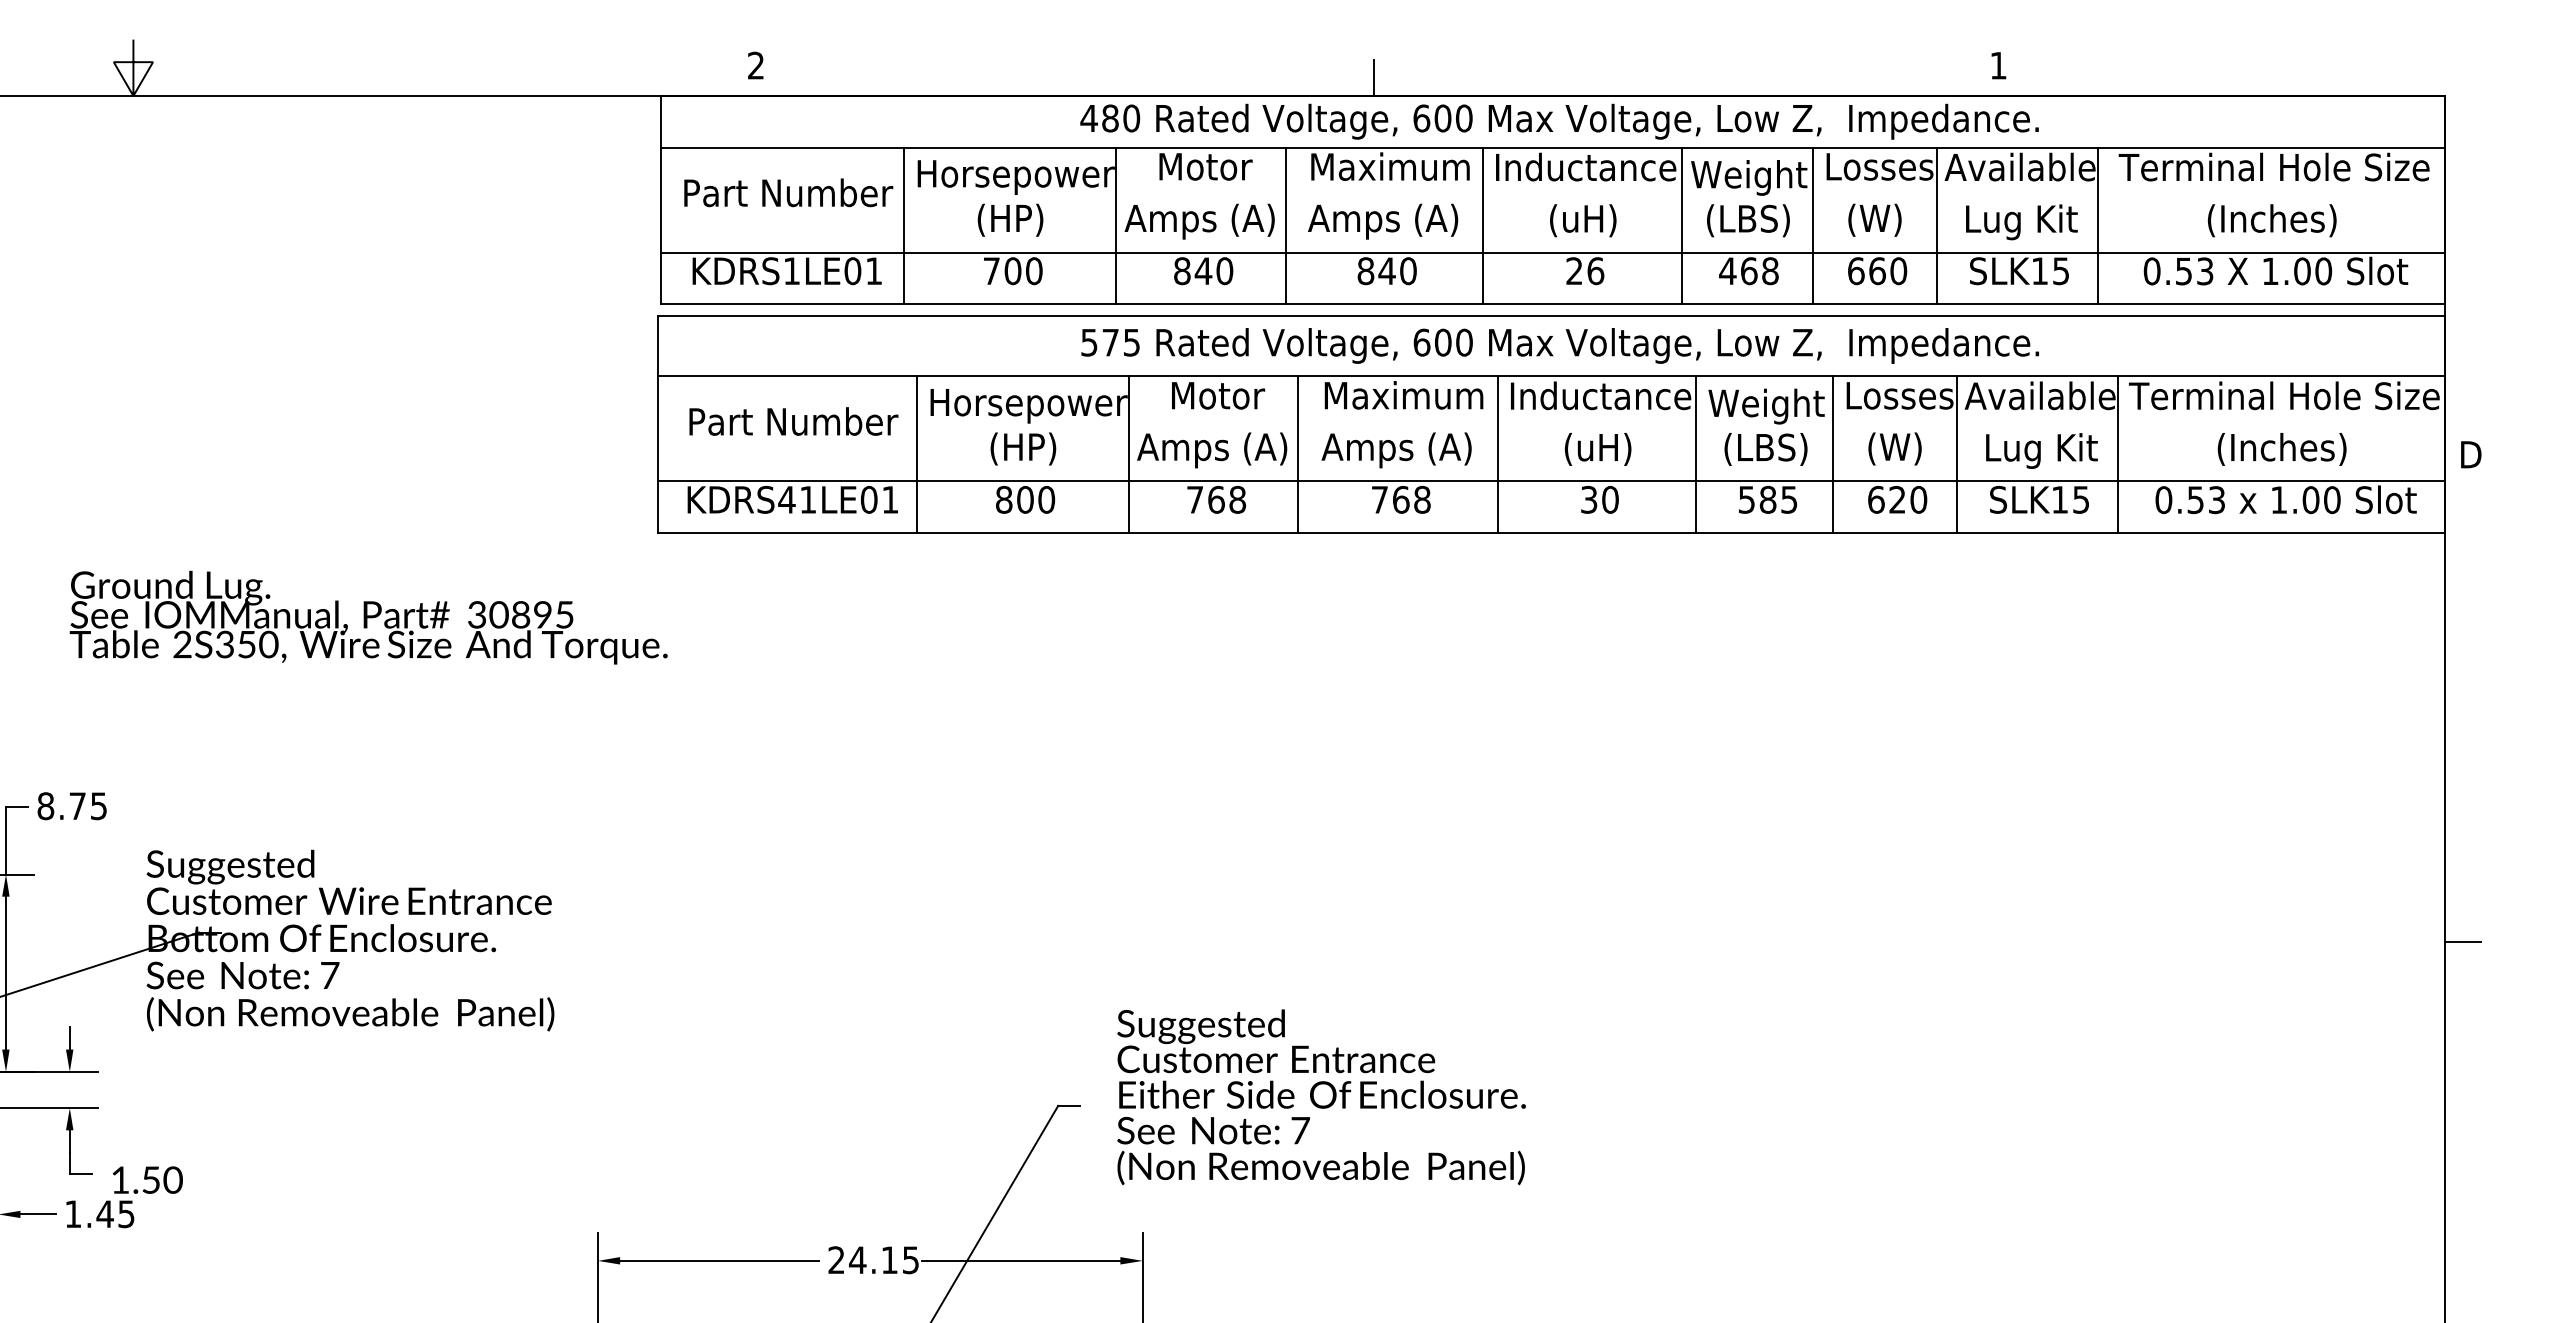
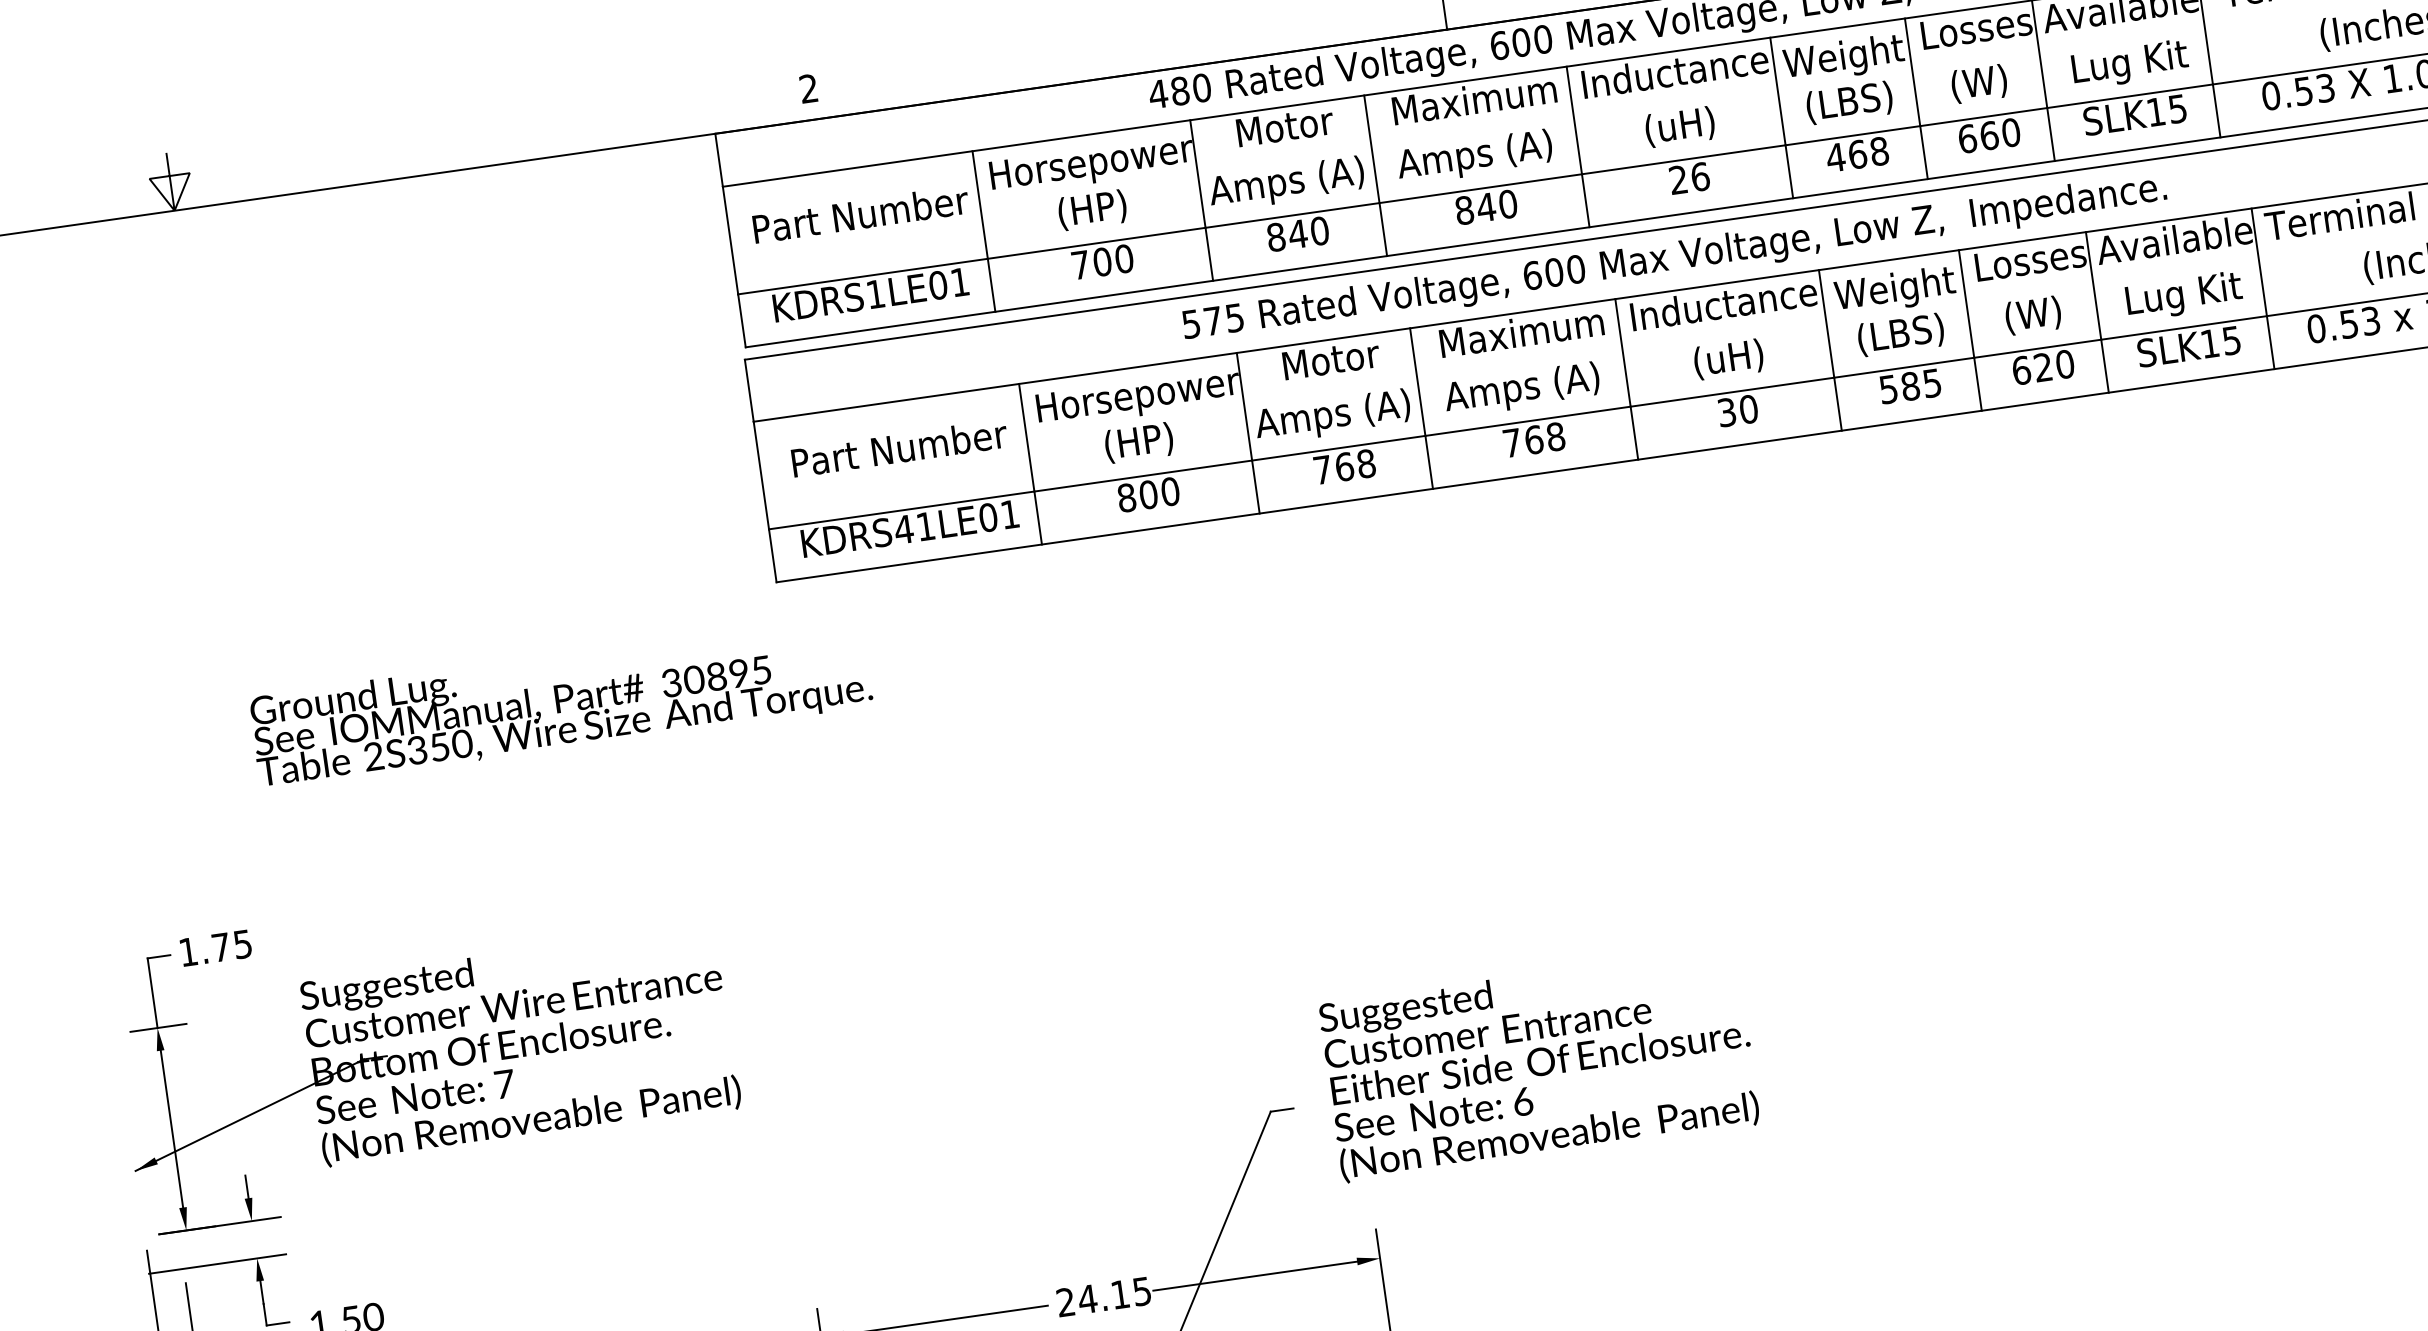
text: (368, 617) -> (560, 701), moved
text: (45, 806) -> (188, 952), 8.75 -> 1.75
text: (1300, 1130) -> (1522, 1101), 7 -> 6

